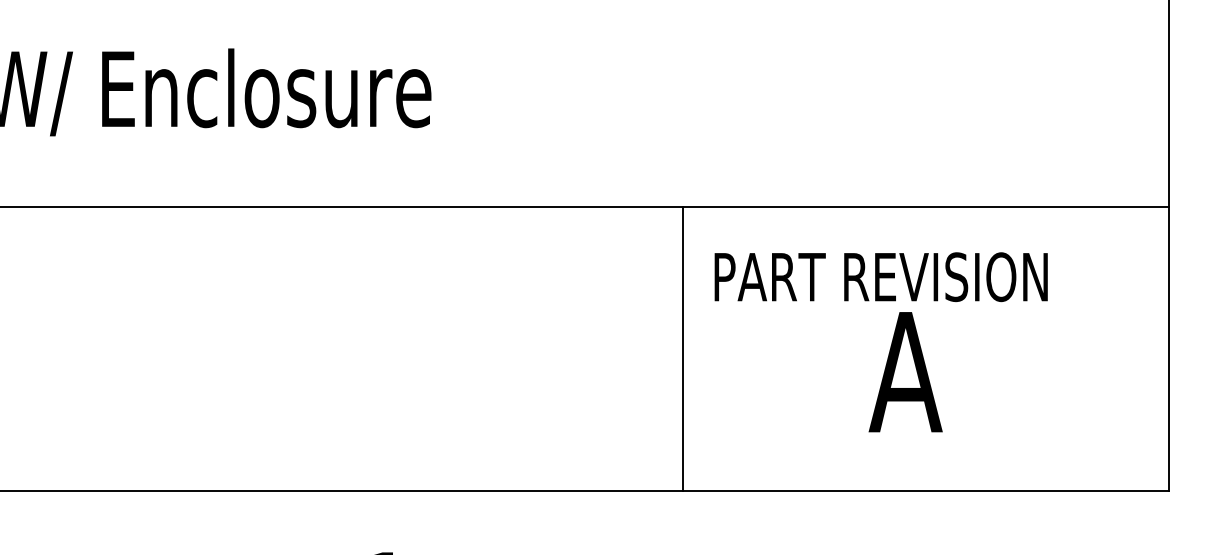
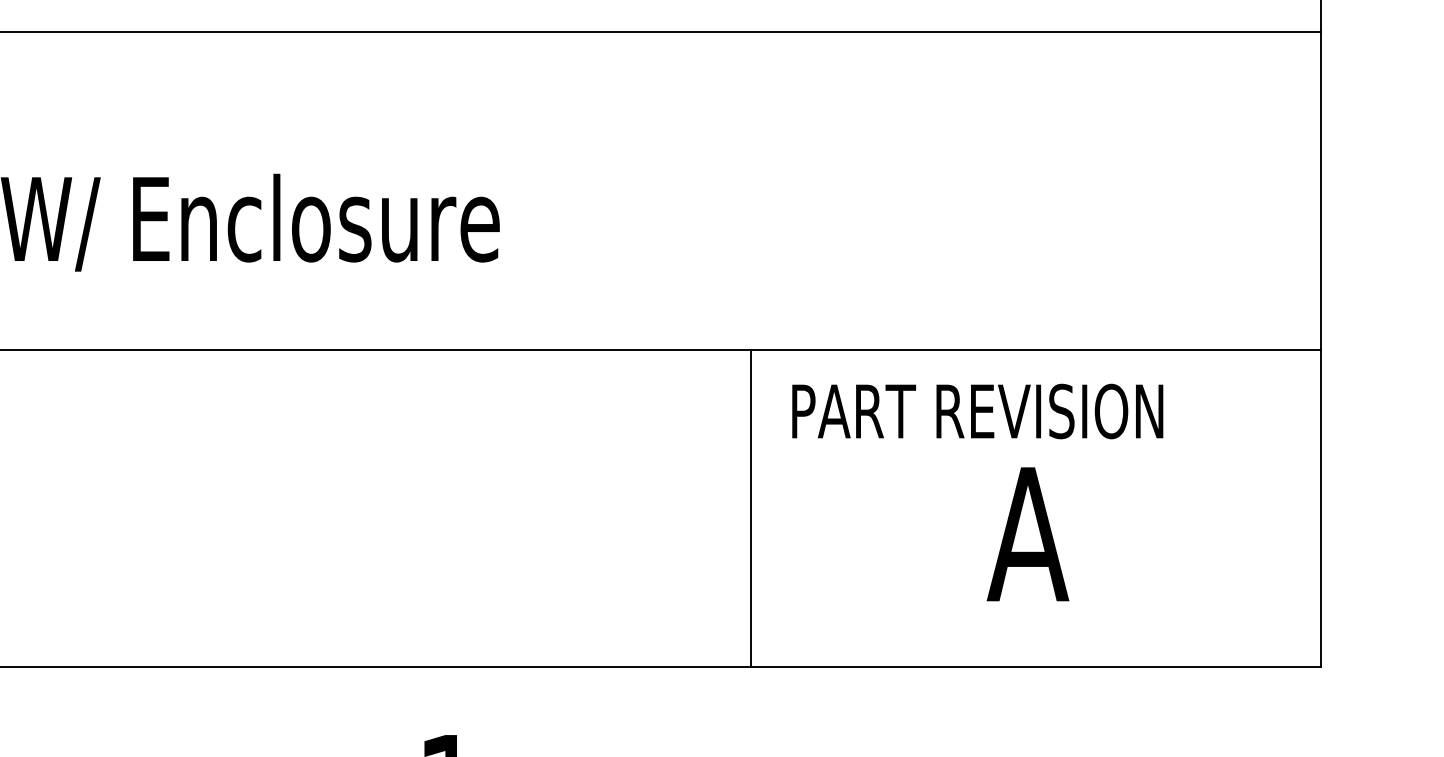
text: (880, 277) -> (977, 411), moved
line: (683, 348) -> (751, 508), moved

